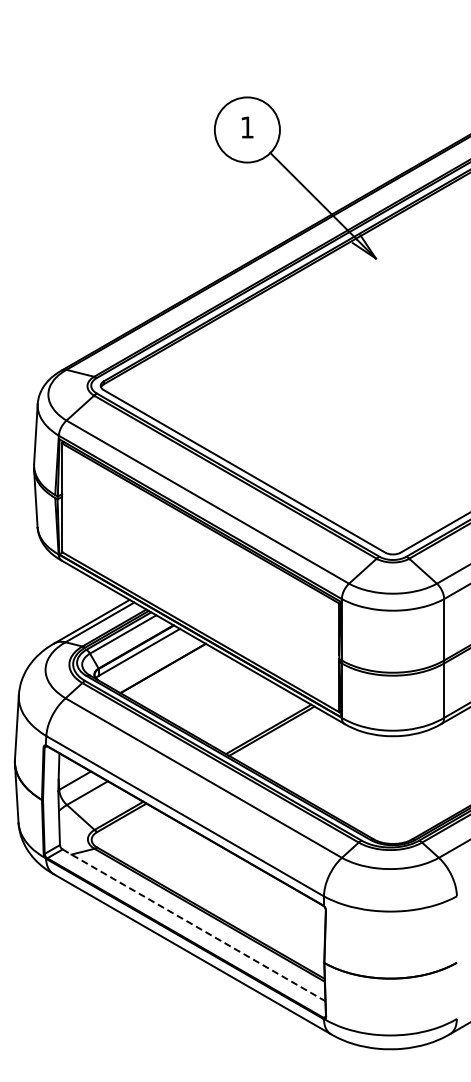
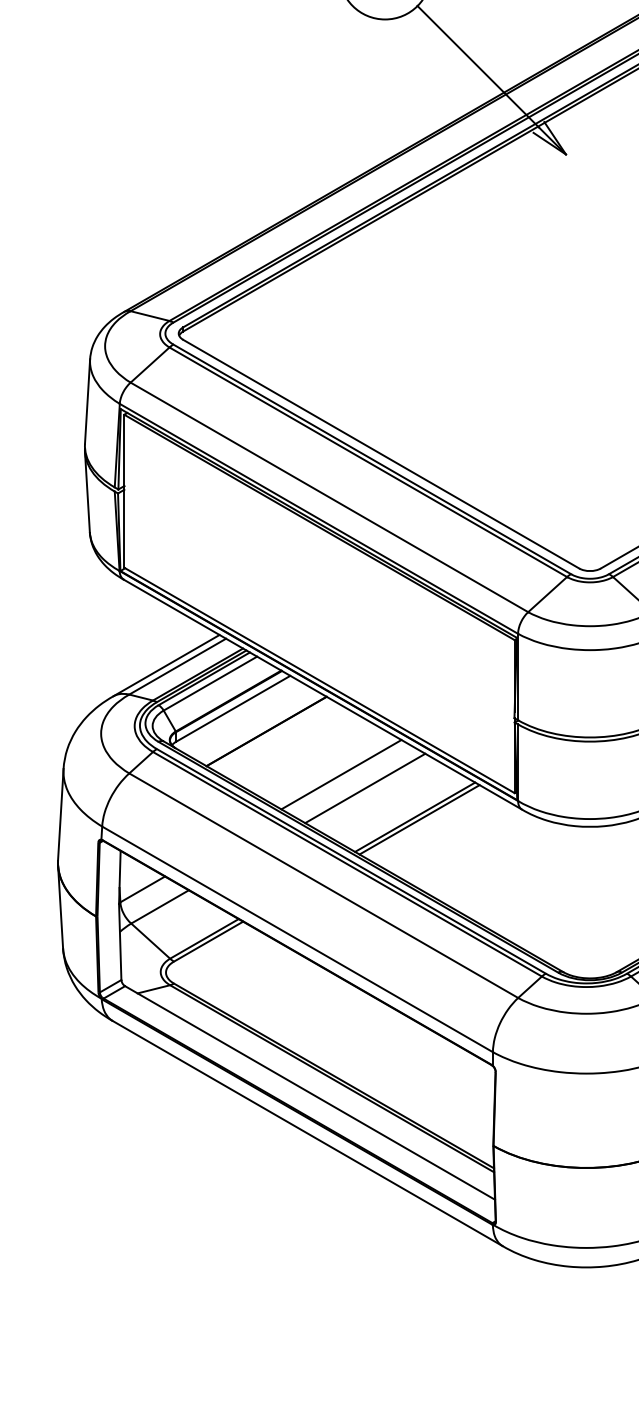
line: (216, 698) -> (341, 773), added
line: (232, 708) -> (364, 787), added
line: (194, 925) -> (310, 1093), dashed -> solid

